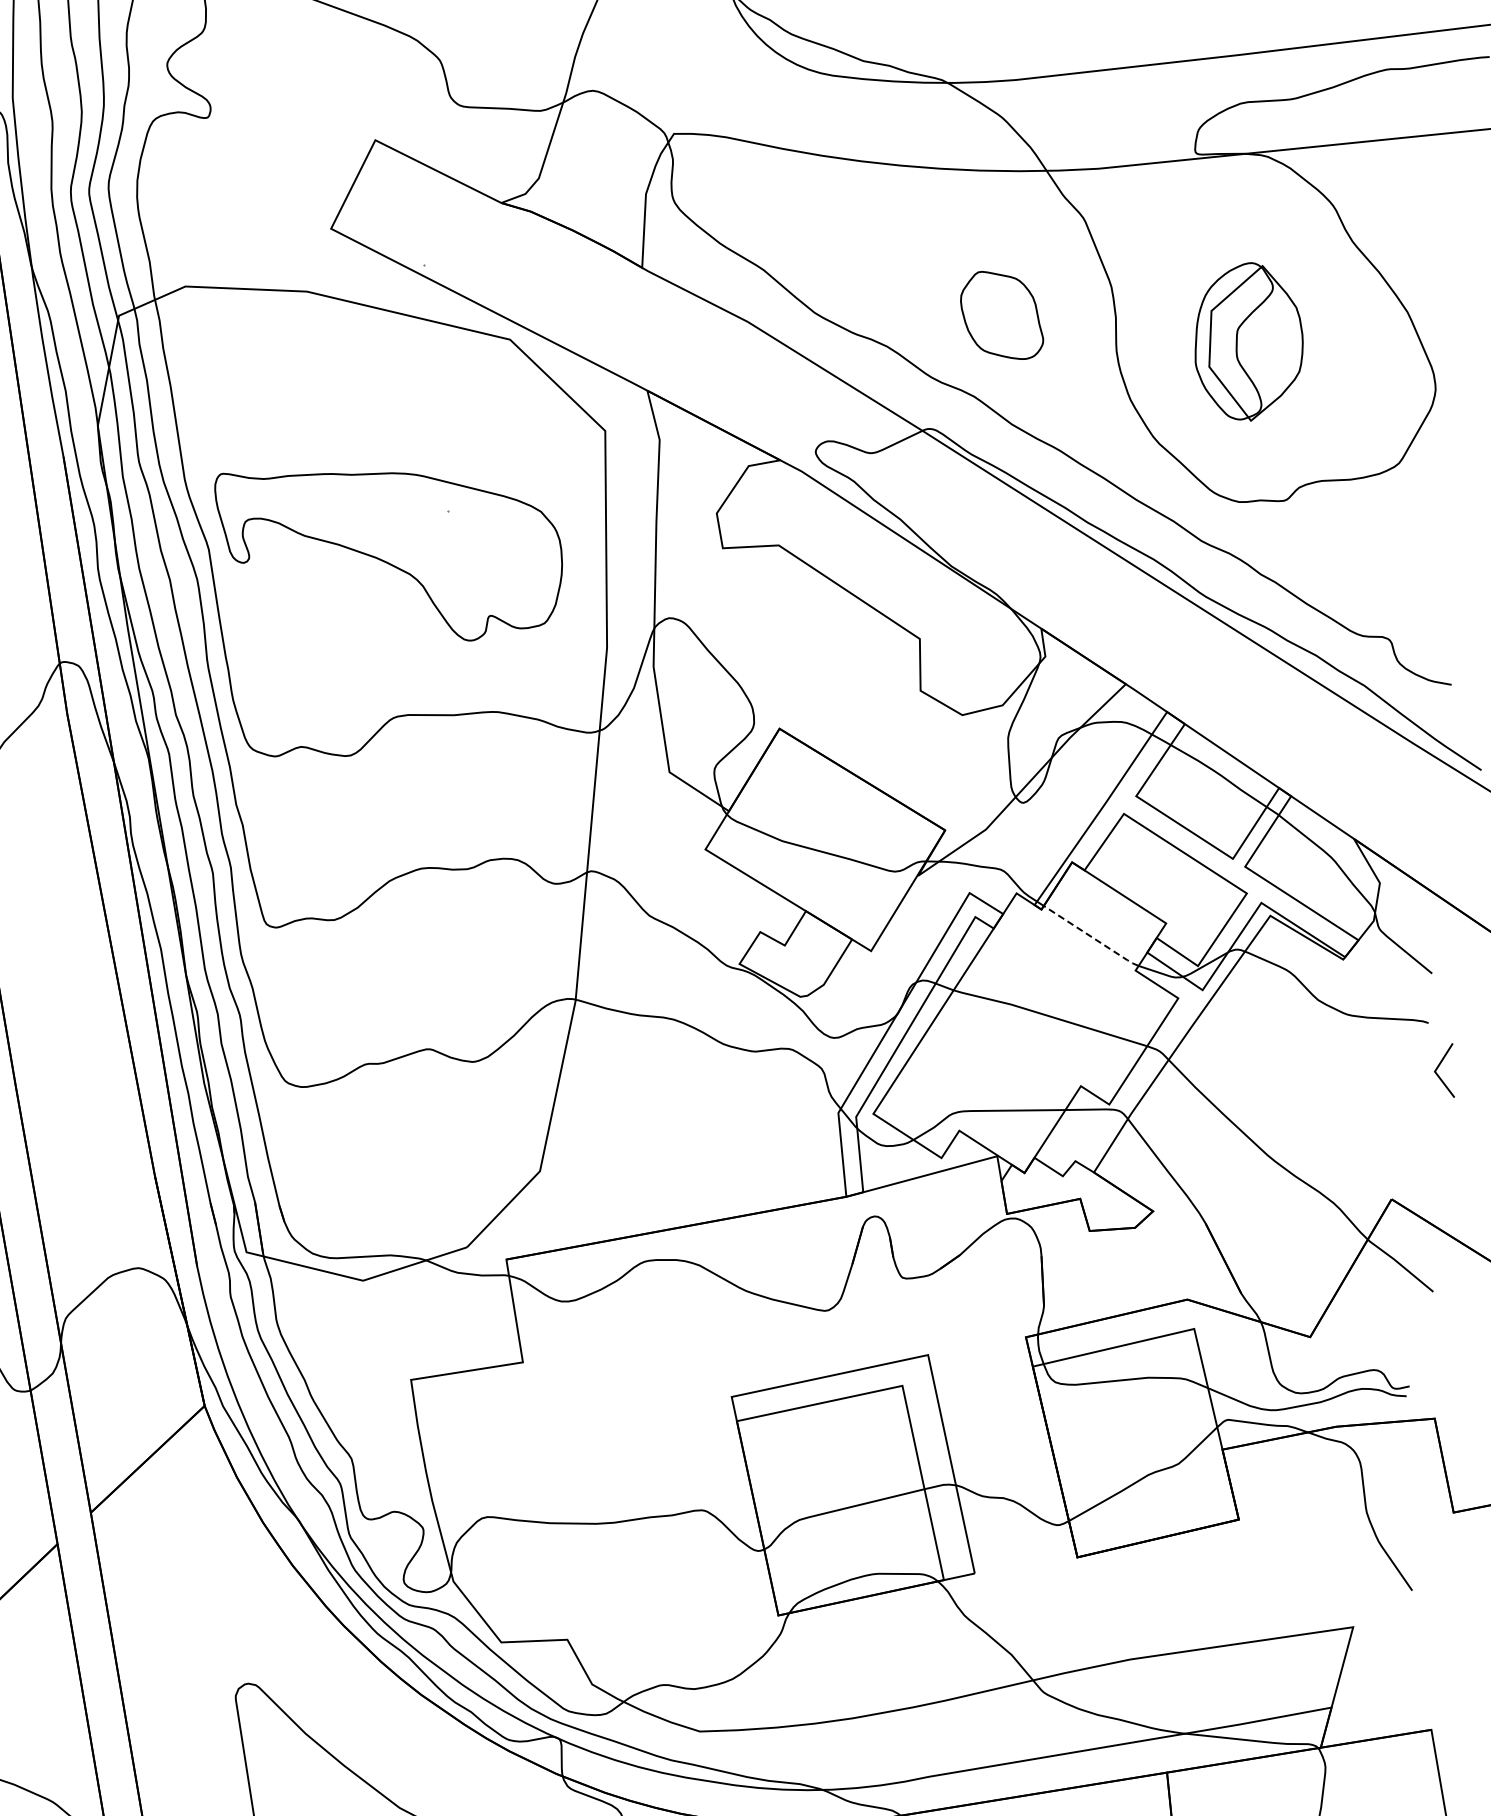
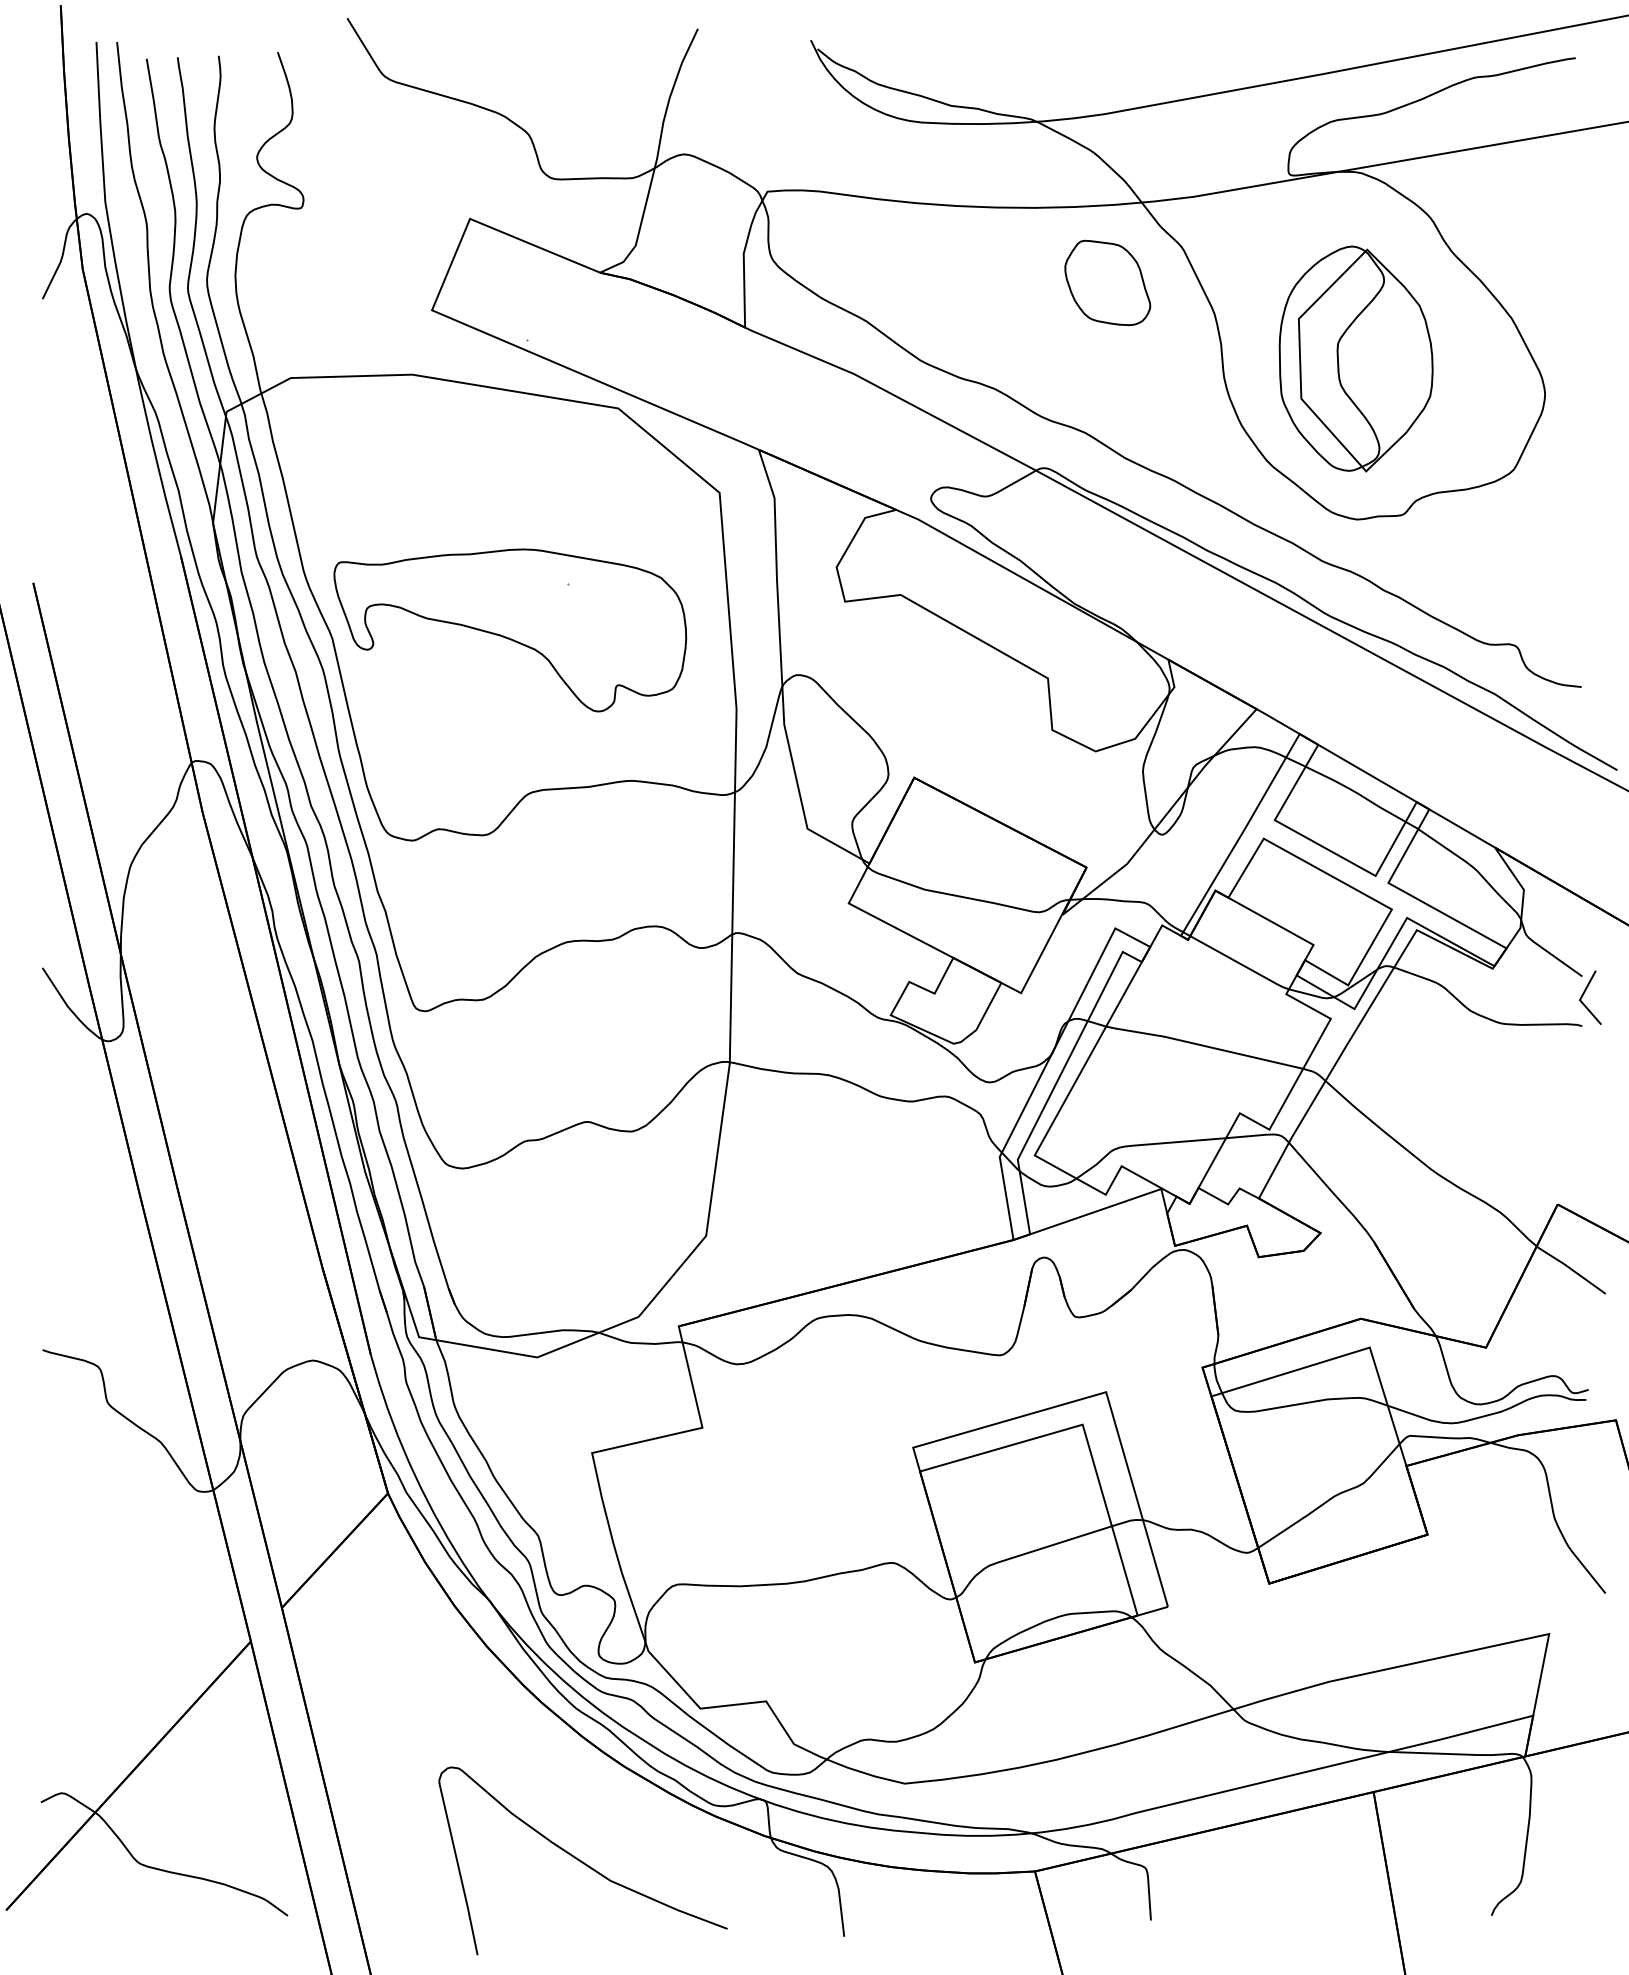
part: (1002, 315) -> (1107, 282), moved
part: (1248, 341) -> (1355, 358), size x1.43
line: (1091, 937) -> (1240, 964), dashed -> solid
line: (1439, 1066) -> (1584, 994), moved

